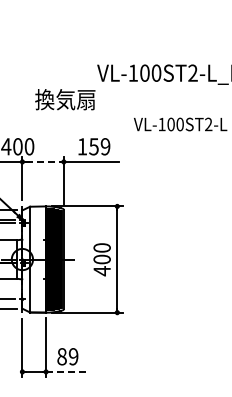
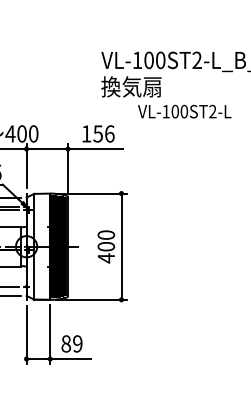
text: (65, 99) -> (131, 86), moved
text: (105, 146) -> (109, 133), 159 -> 156
line: (43, 162) -> (47, 149), dashed -> solid
line: (66, 372) -> (70, 359), dashed -> solid

